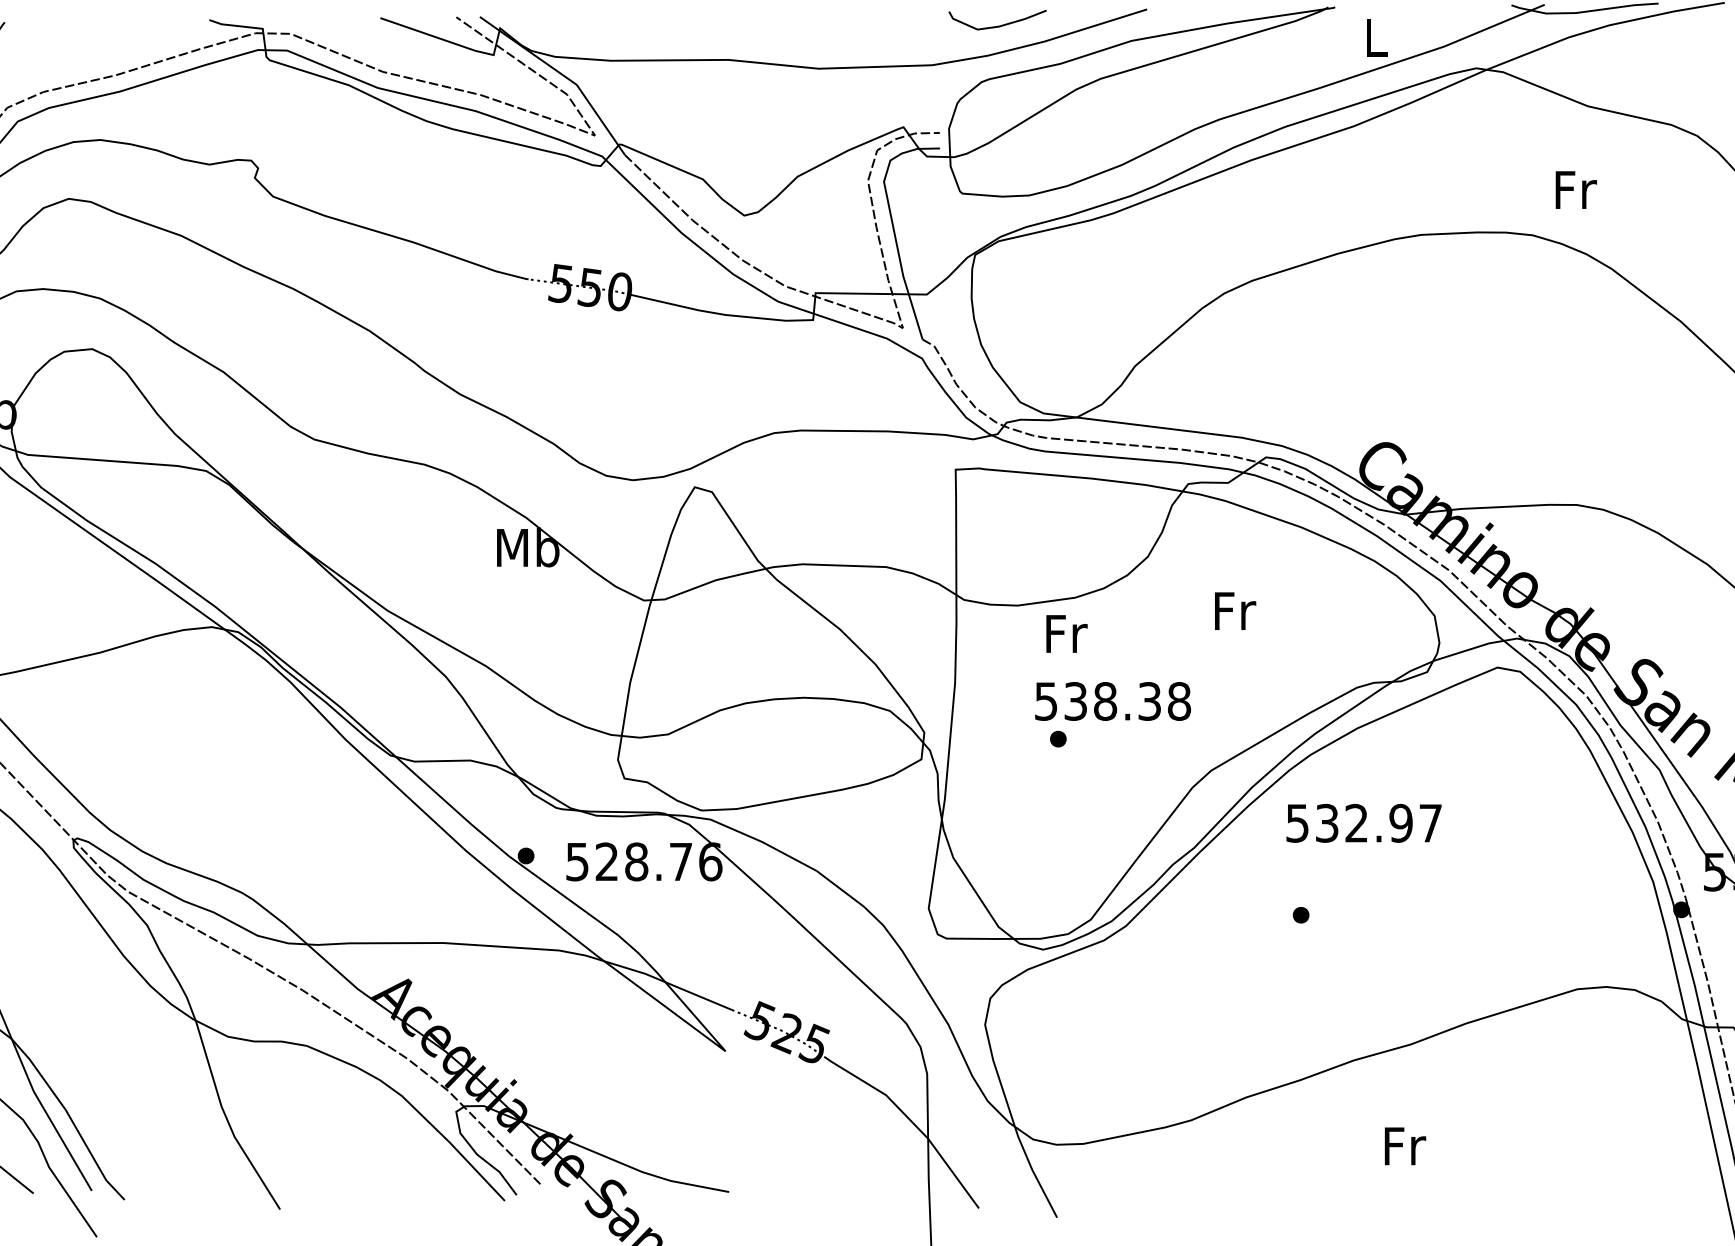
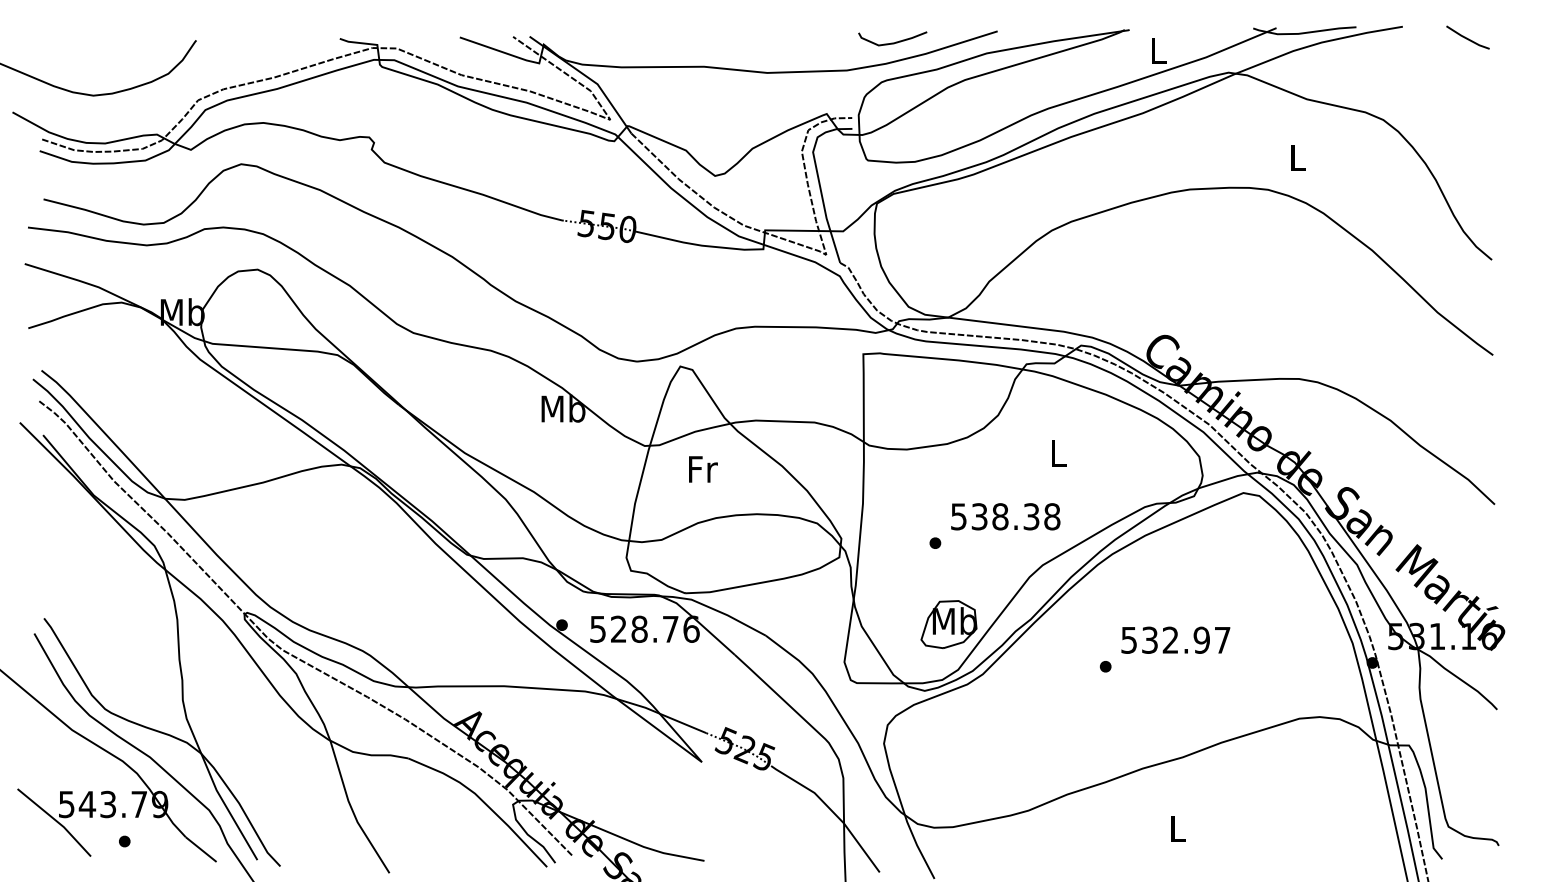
text: (1575, 189) -> (1298, 157), Fr -> L
text: (1235, 611) -> (1059, 453), Fr -> L
text: (1067, 634) -> (703, 469), moved
text: (1112, 701) -> (1005, 516), moved
text: (1363, 822) -> (1175, 639), moved
part: (1077, 855) -> (948, 624), added
text: (1404, 1145) -> (1178, 828), Fr -> L

